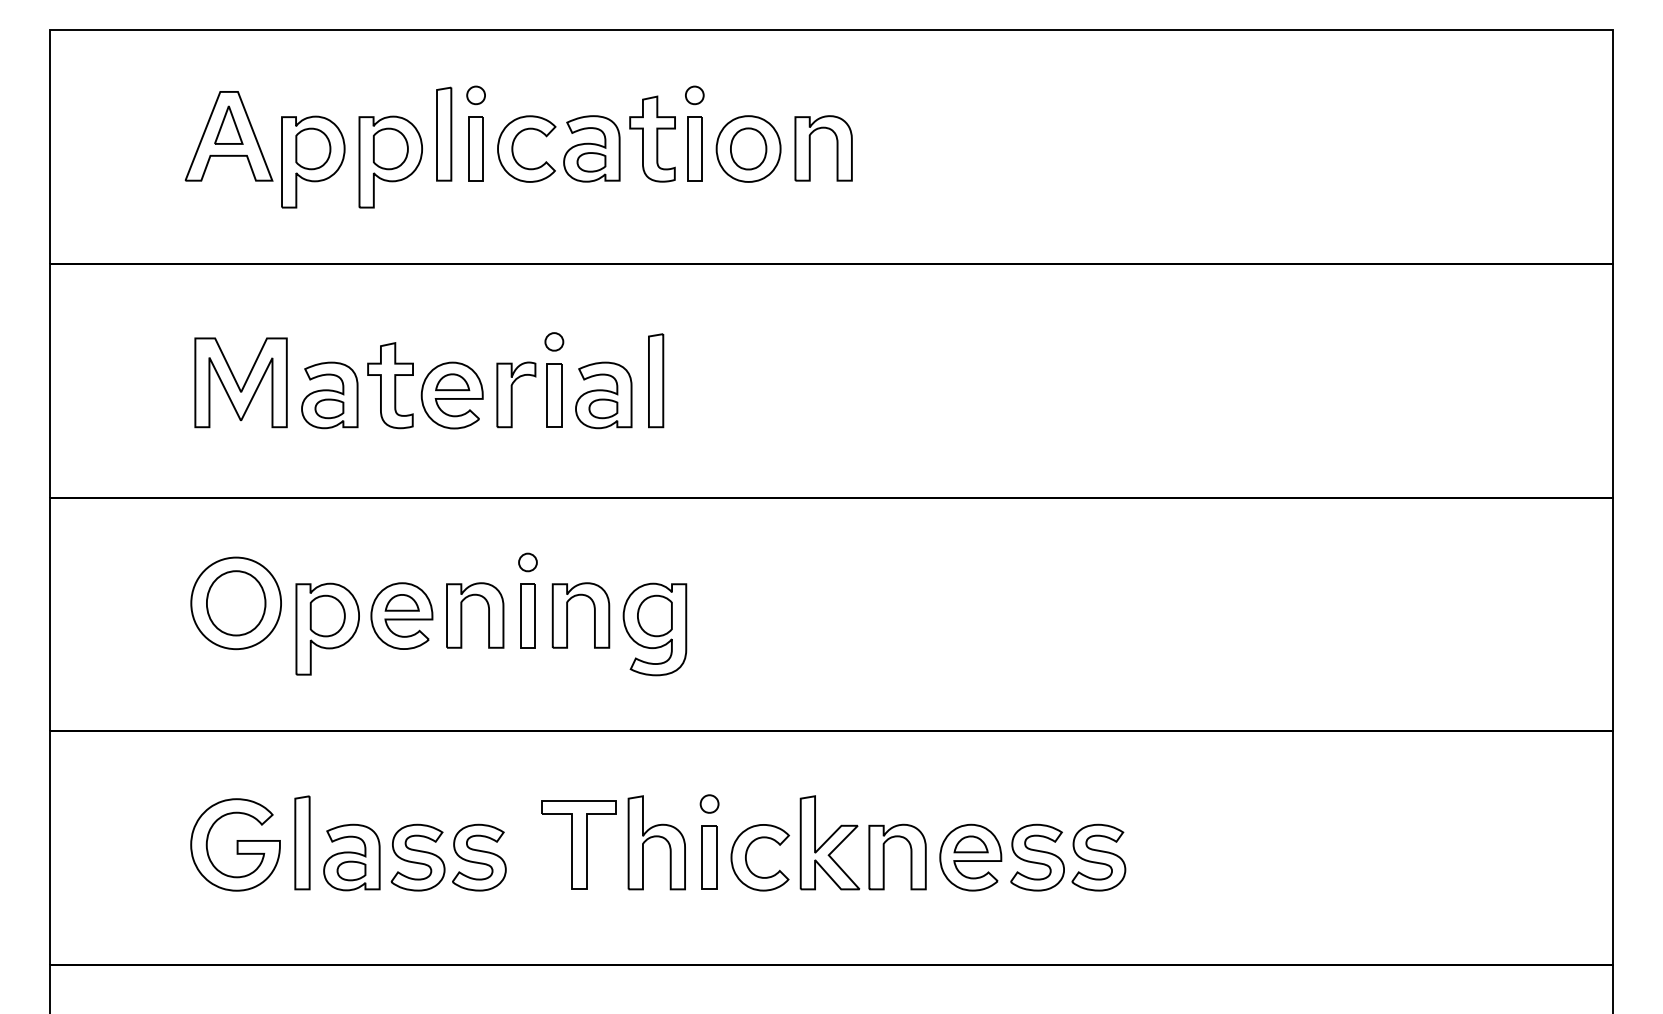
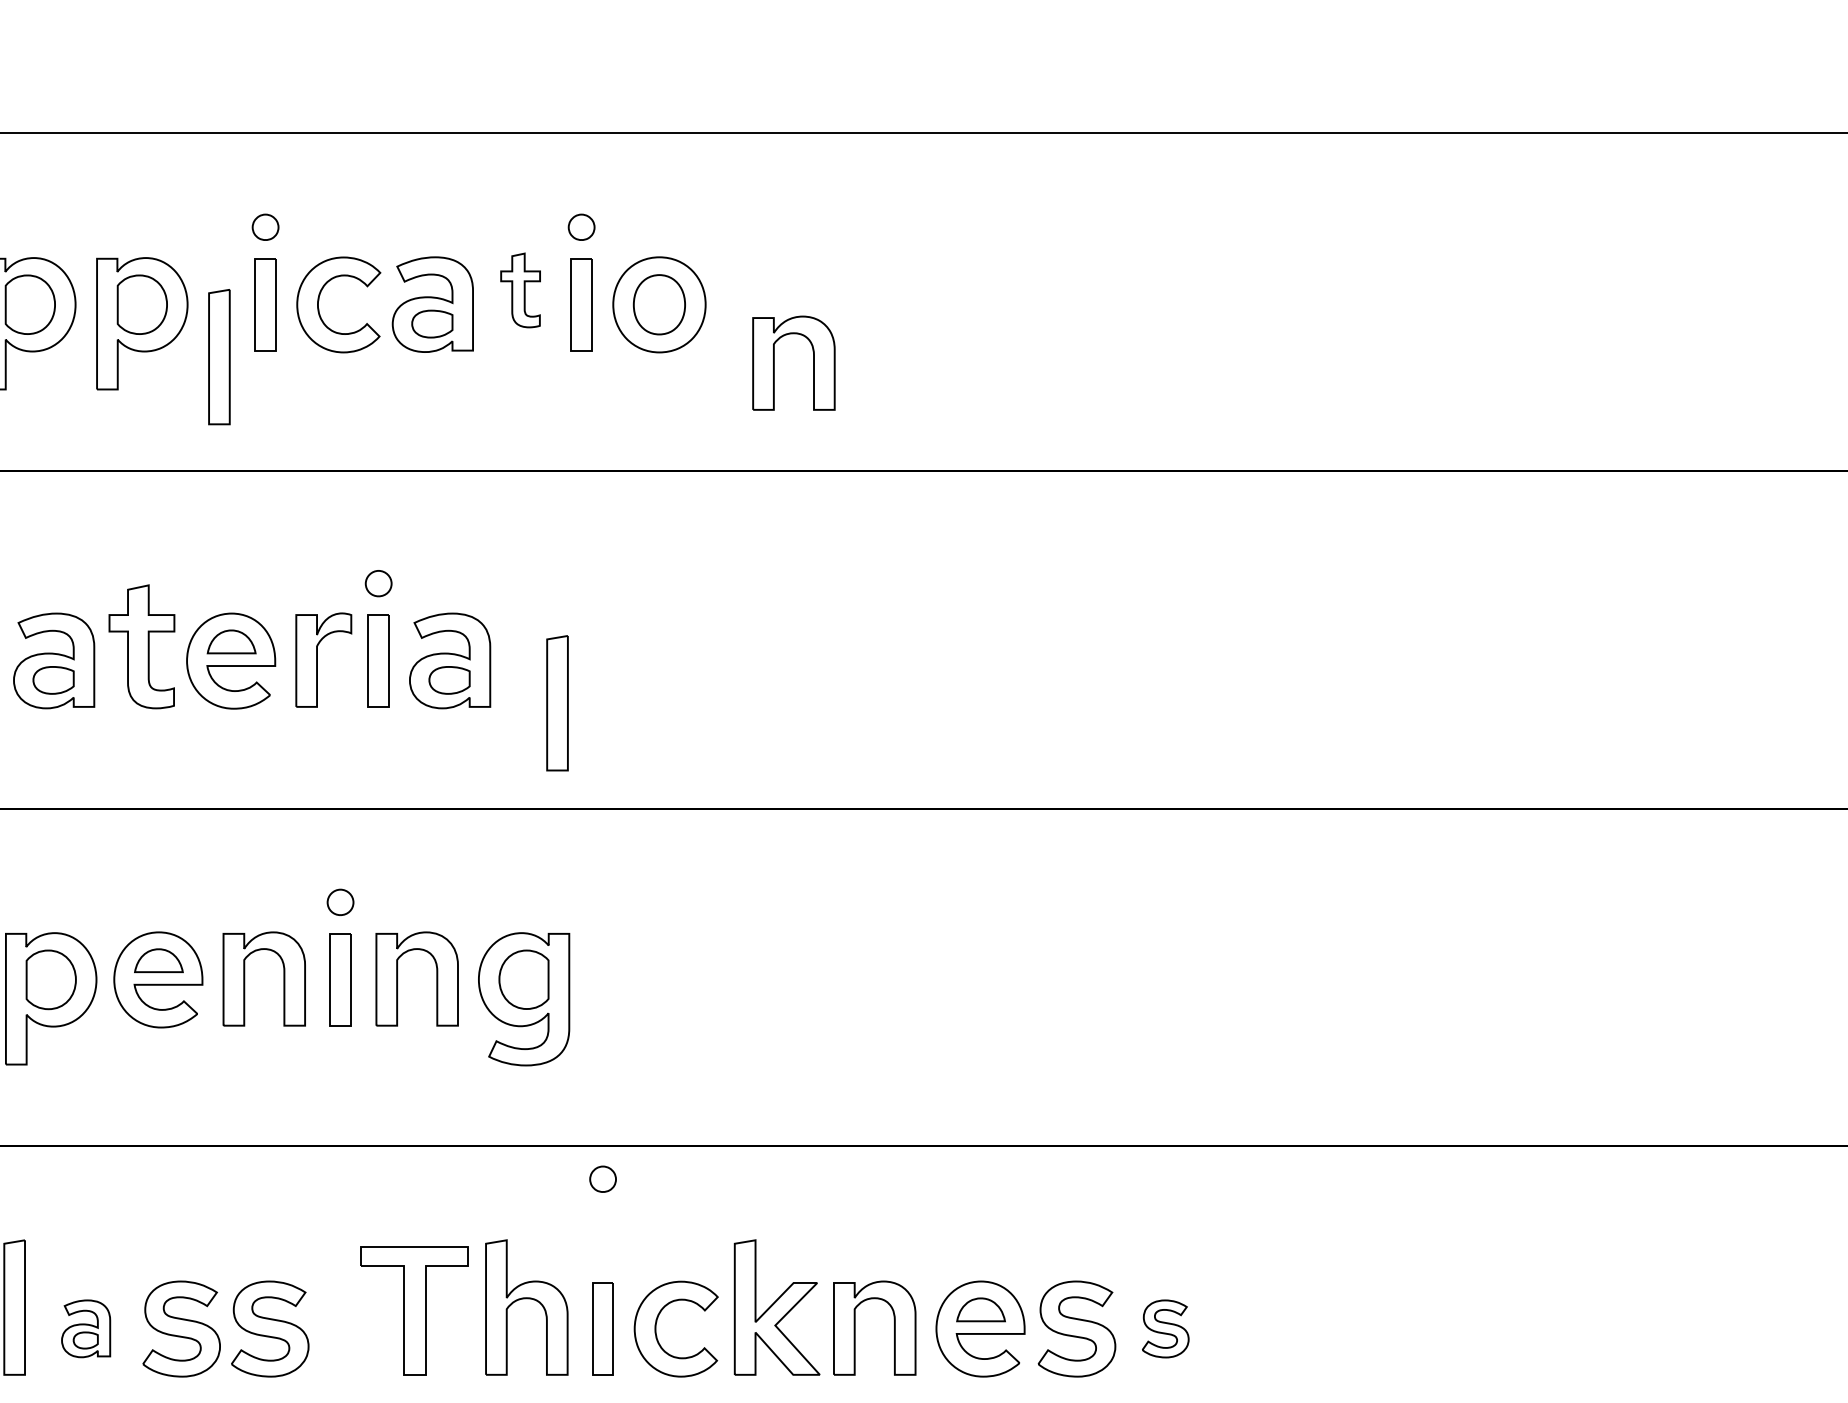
part: (444, 133) -> (219, 356), moved
part: (652, 138) -> (520, 289), size x0.6
part: (810, 148) -> (774, 363), moved
part: (656, 380) -> (558, 702), moved
part: (709, 803) -> (602, 1178), moved
part: (351, 857) -> (85, 1328), size x0.6
part: (1098, 857) -> (1165, 1328), size x0.6

